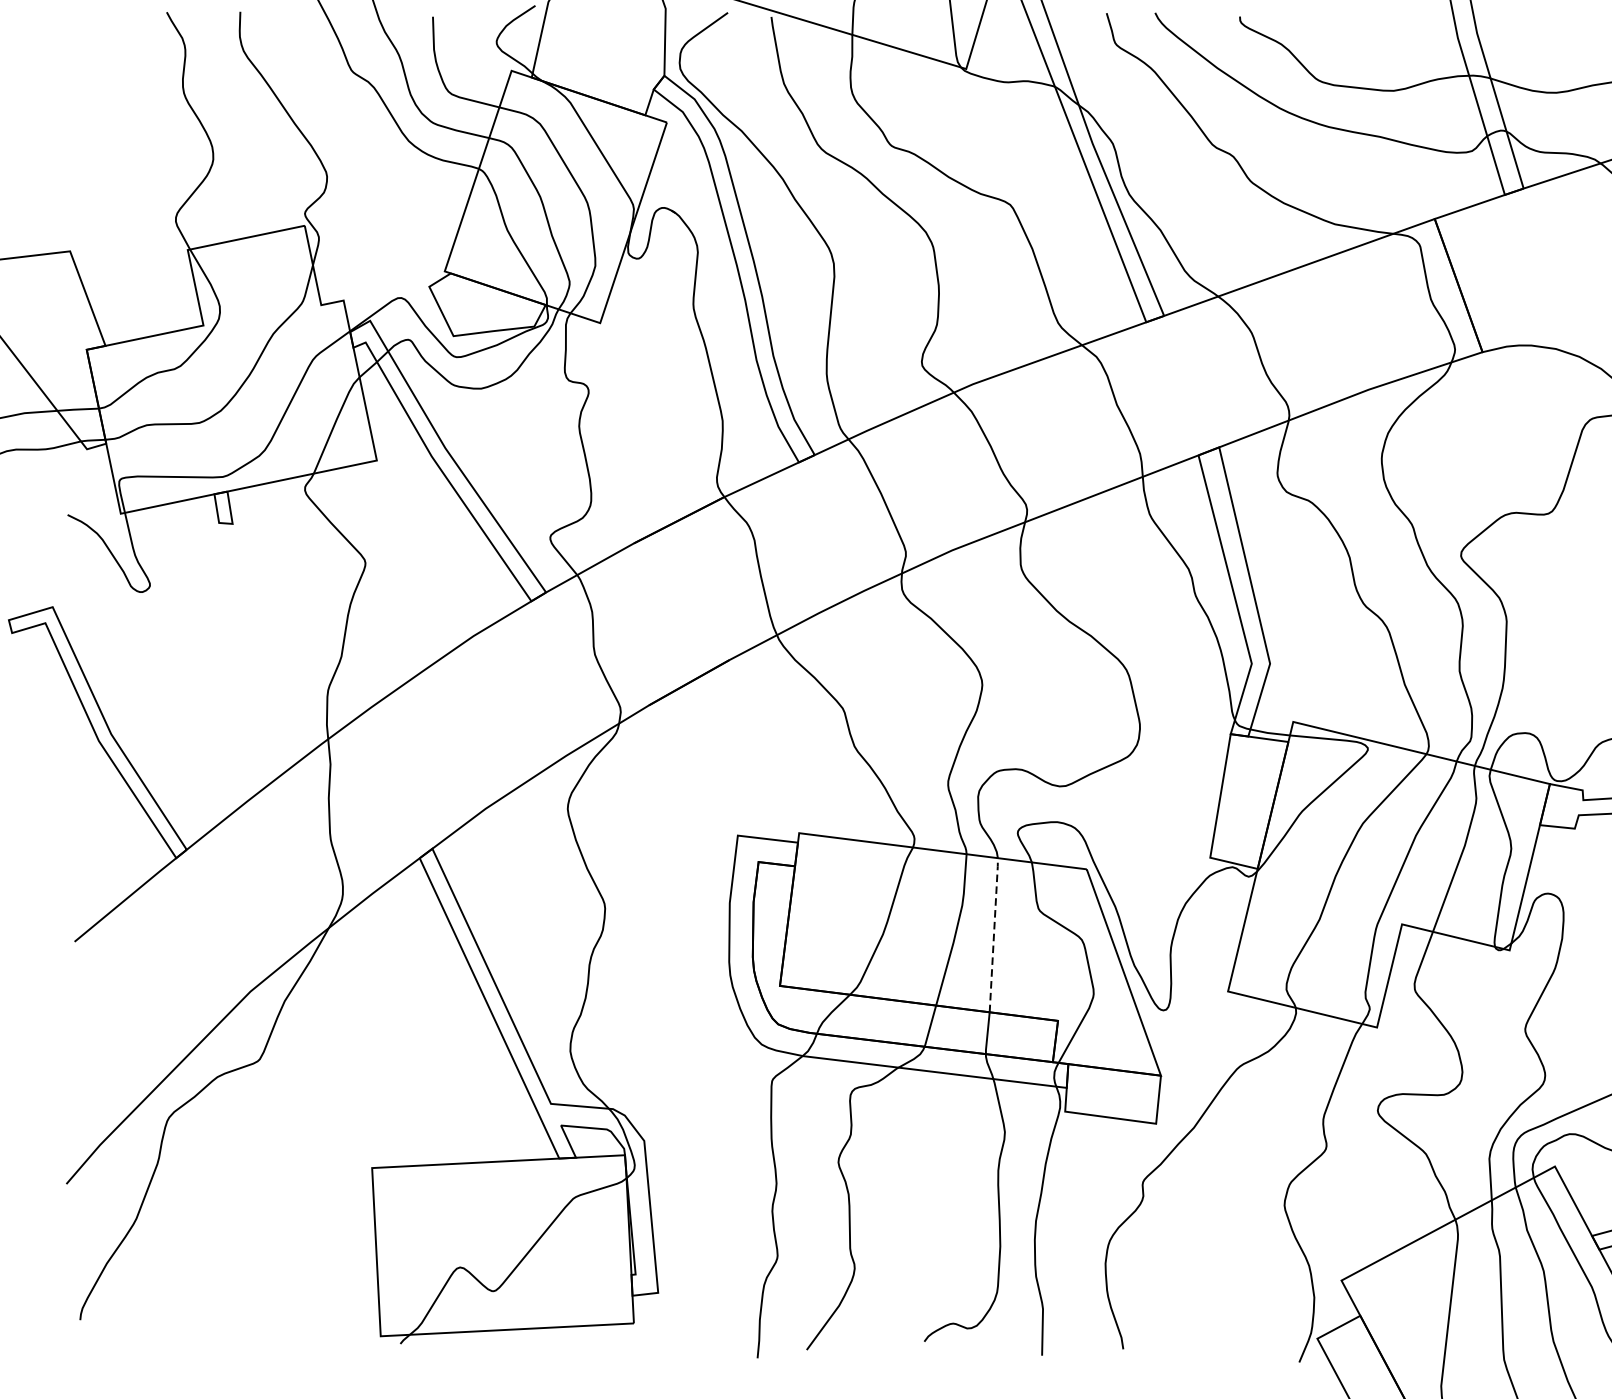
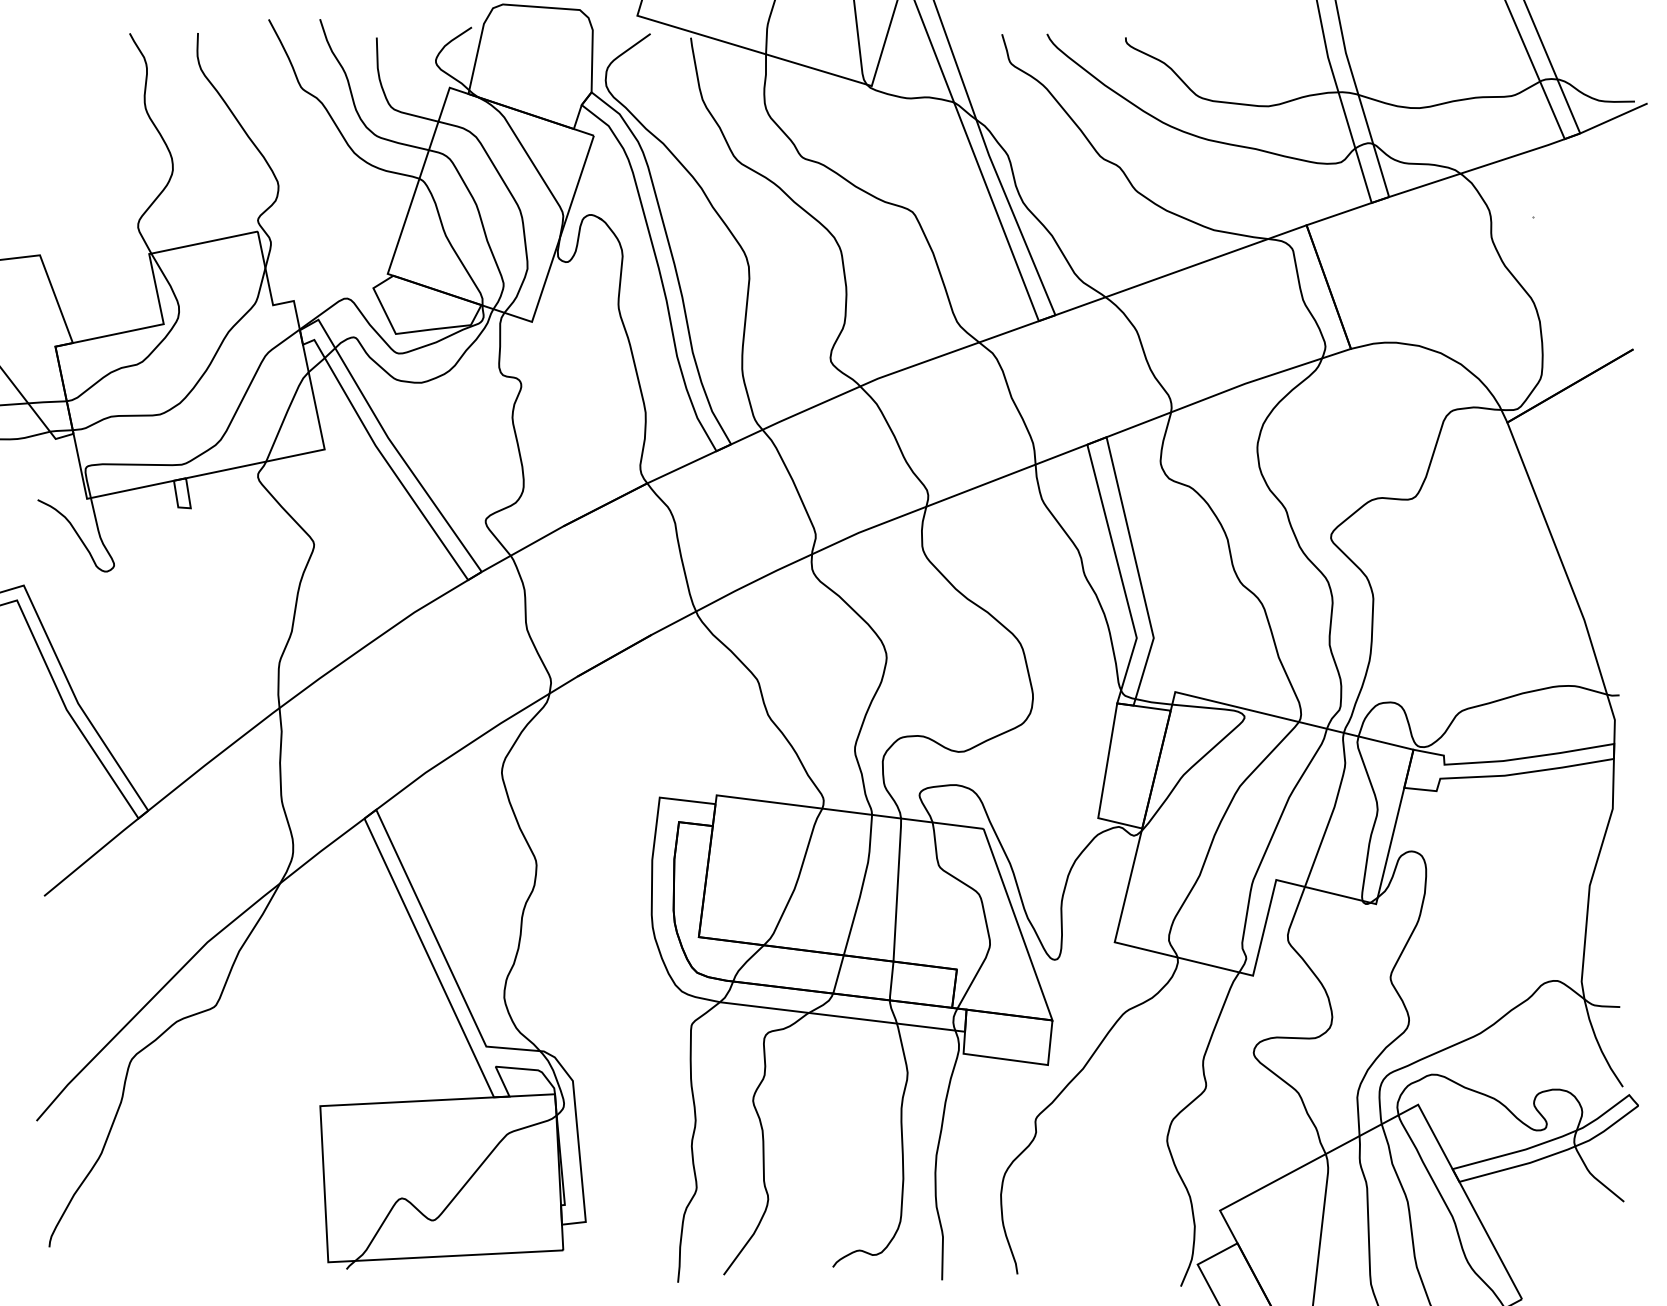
line: (993, 934) -> (897, 889), dashed -> solid

